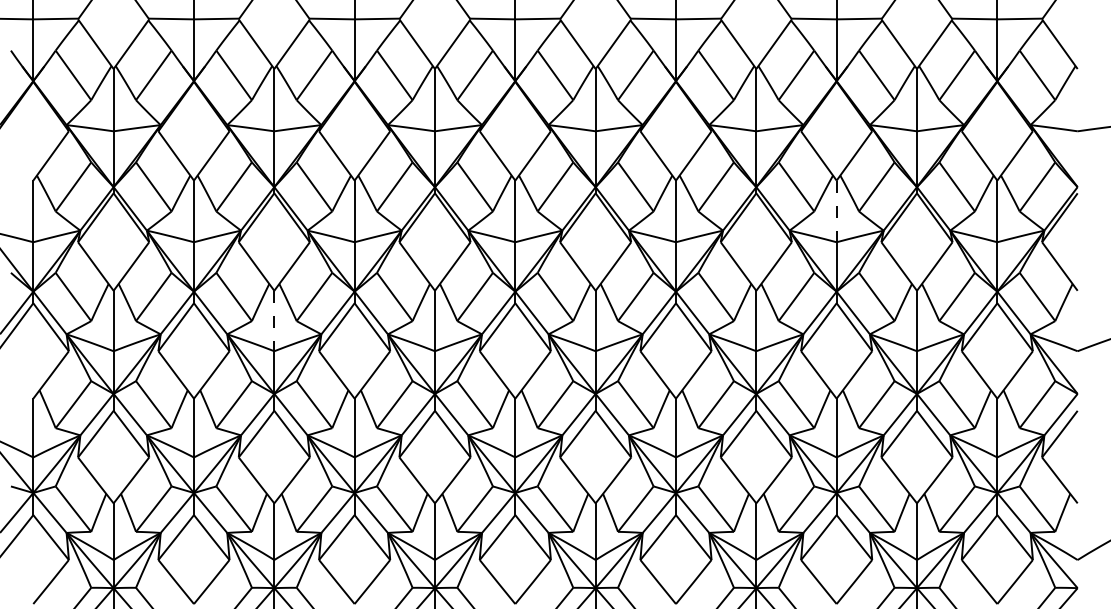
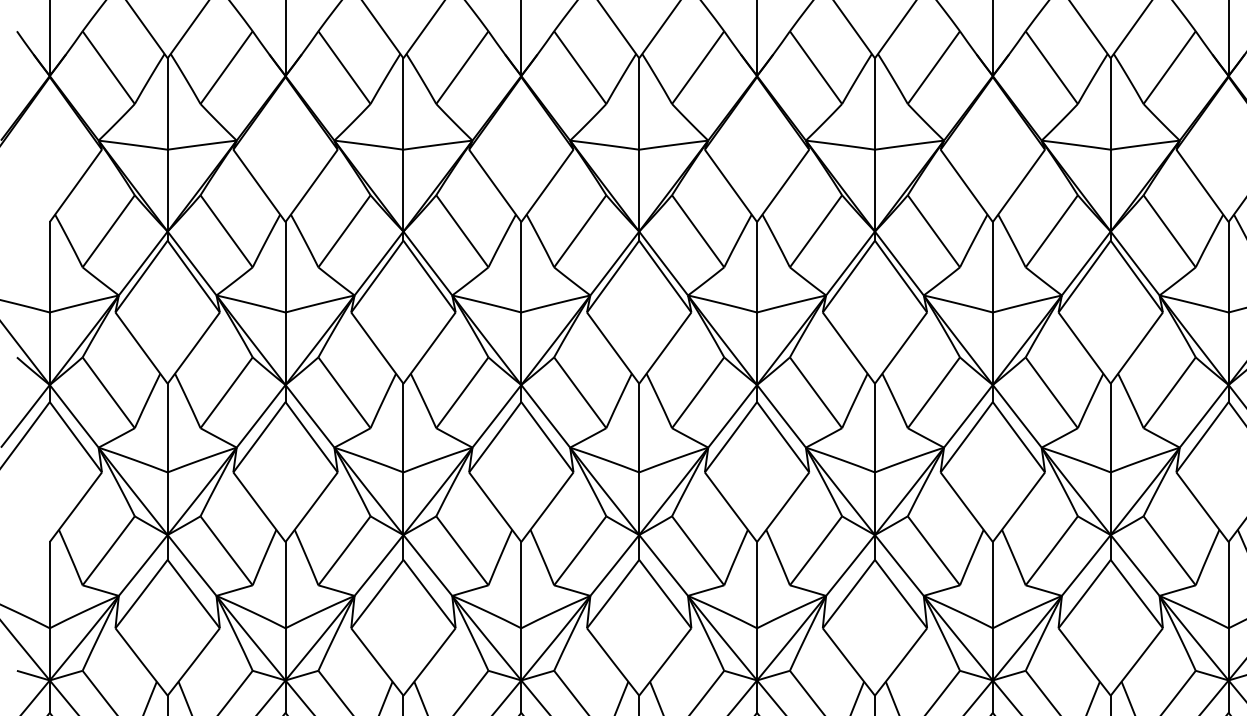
line: (836, 211) -> (1228, 267), dashed -> solid
line: (274, 321) -> (403, 428), dashed -> solid

